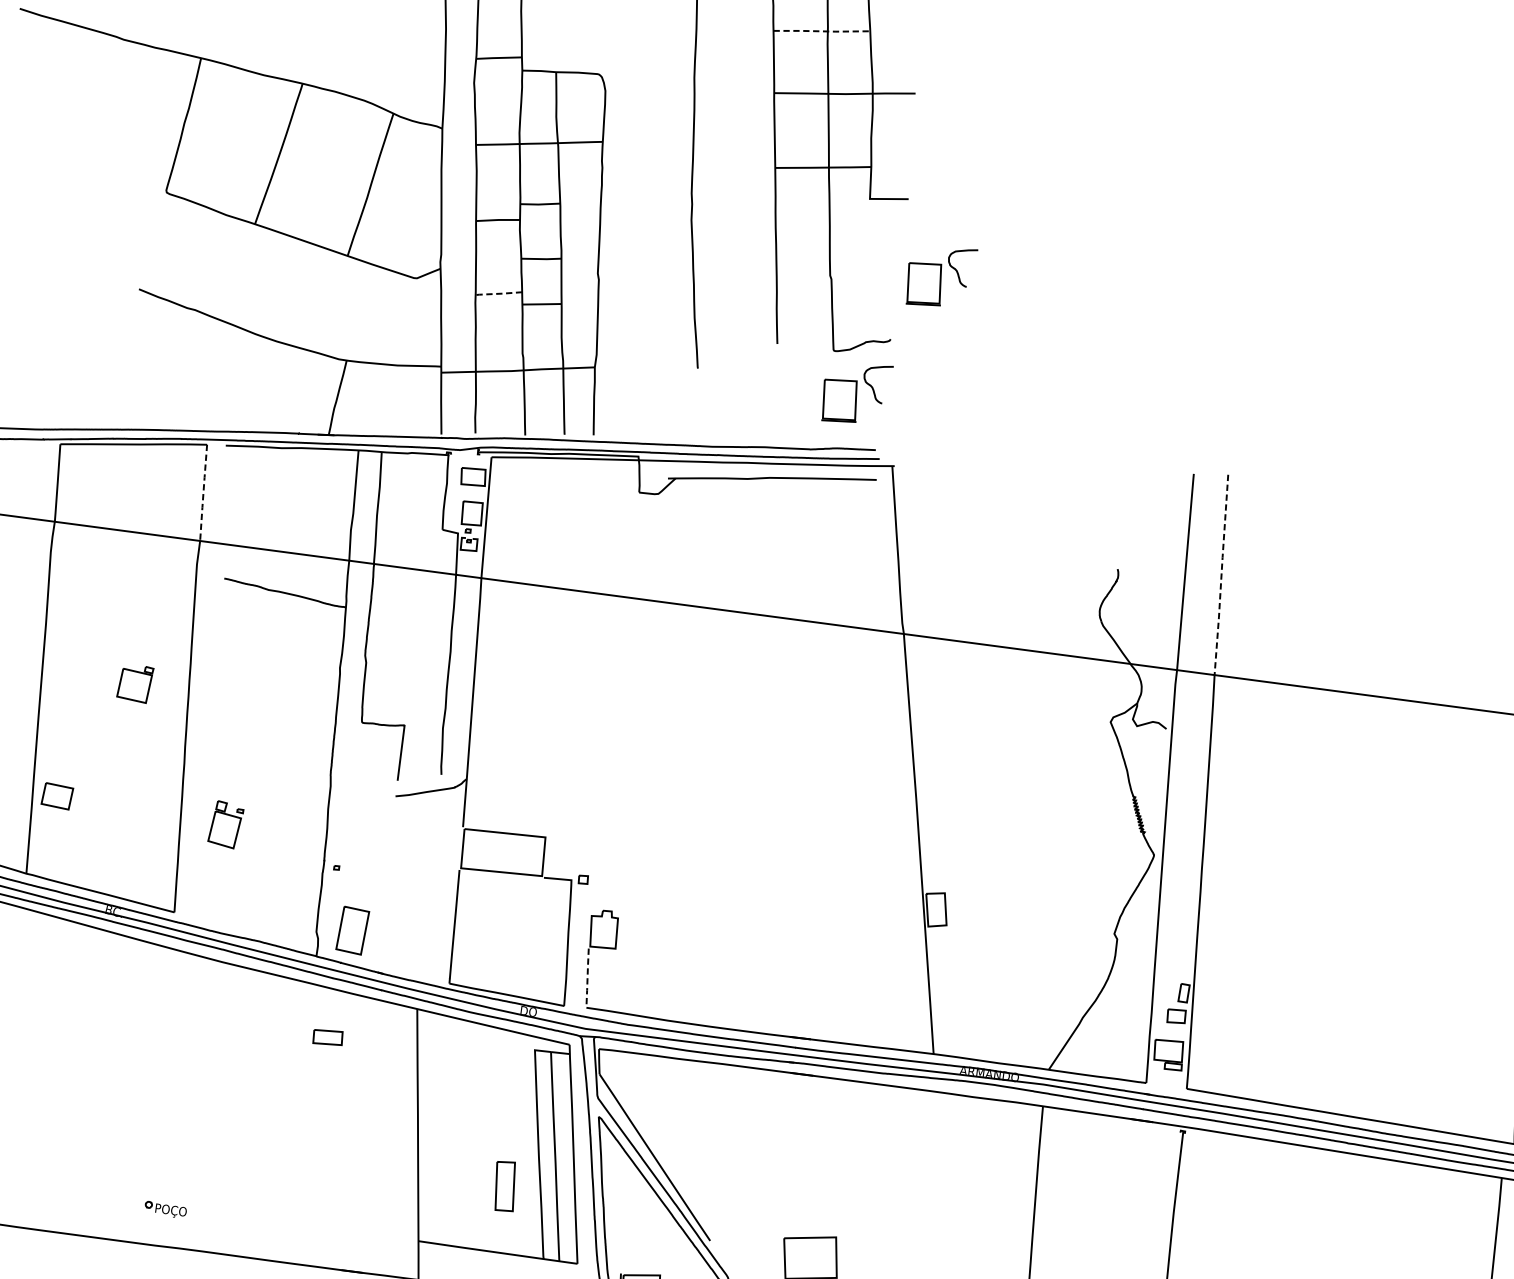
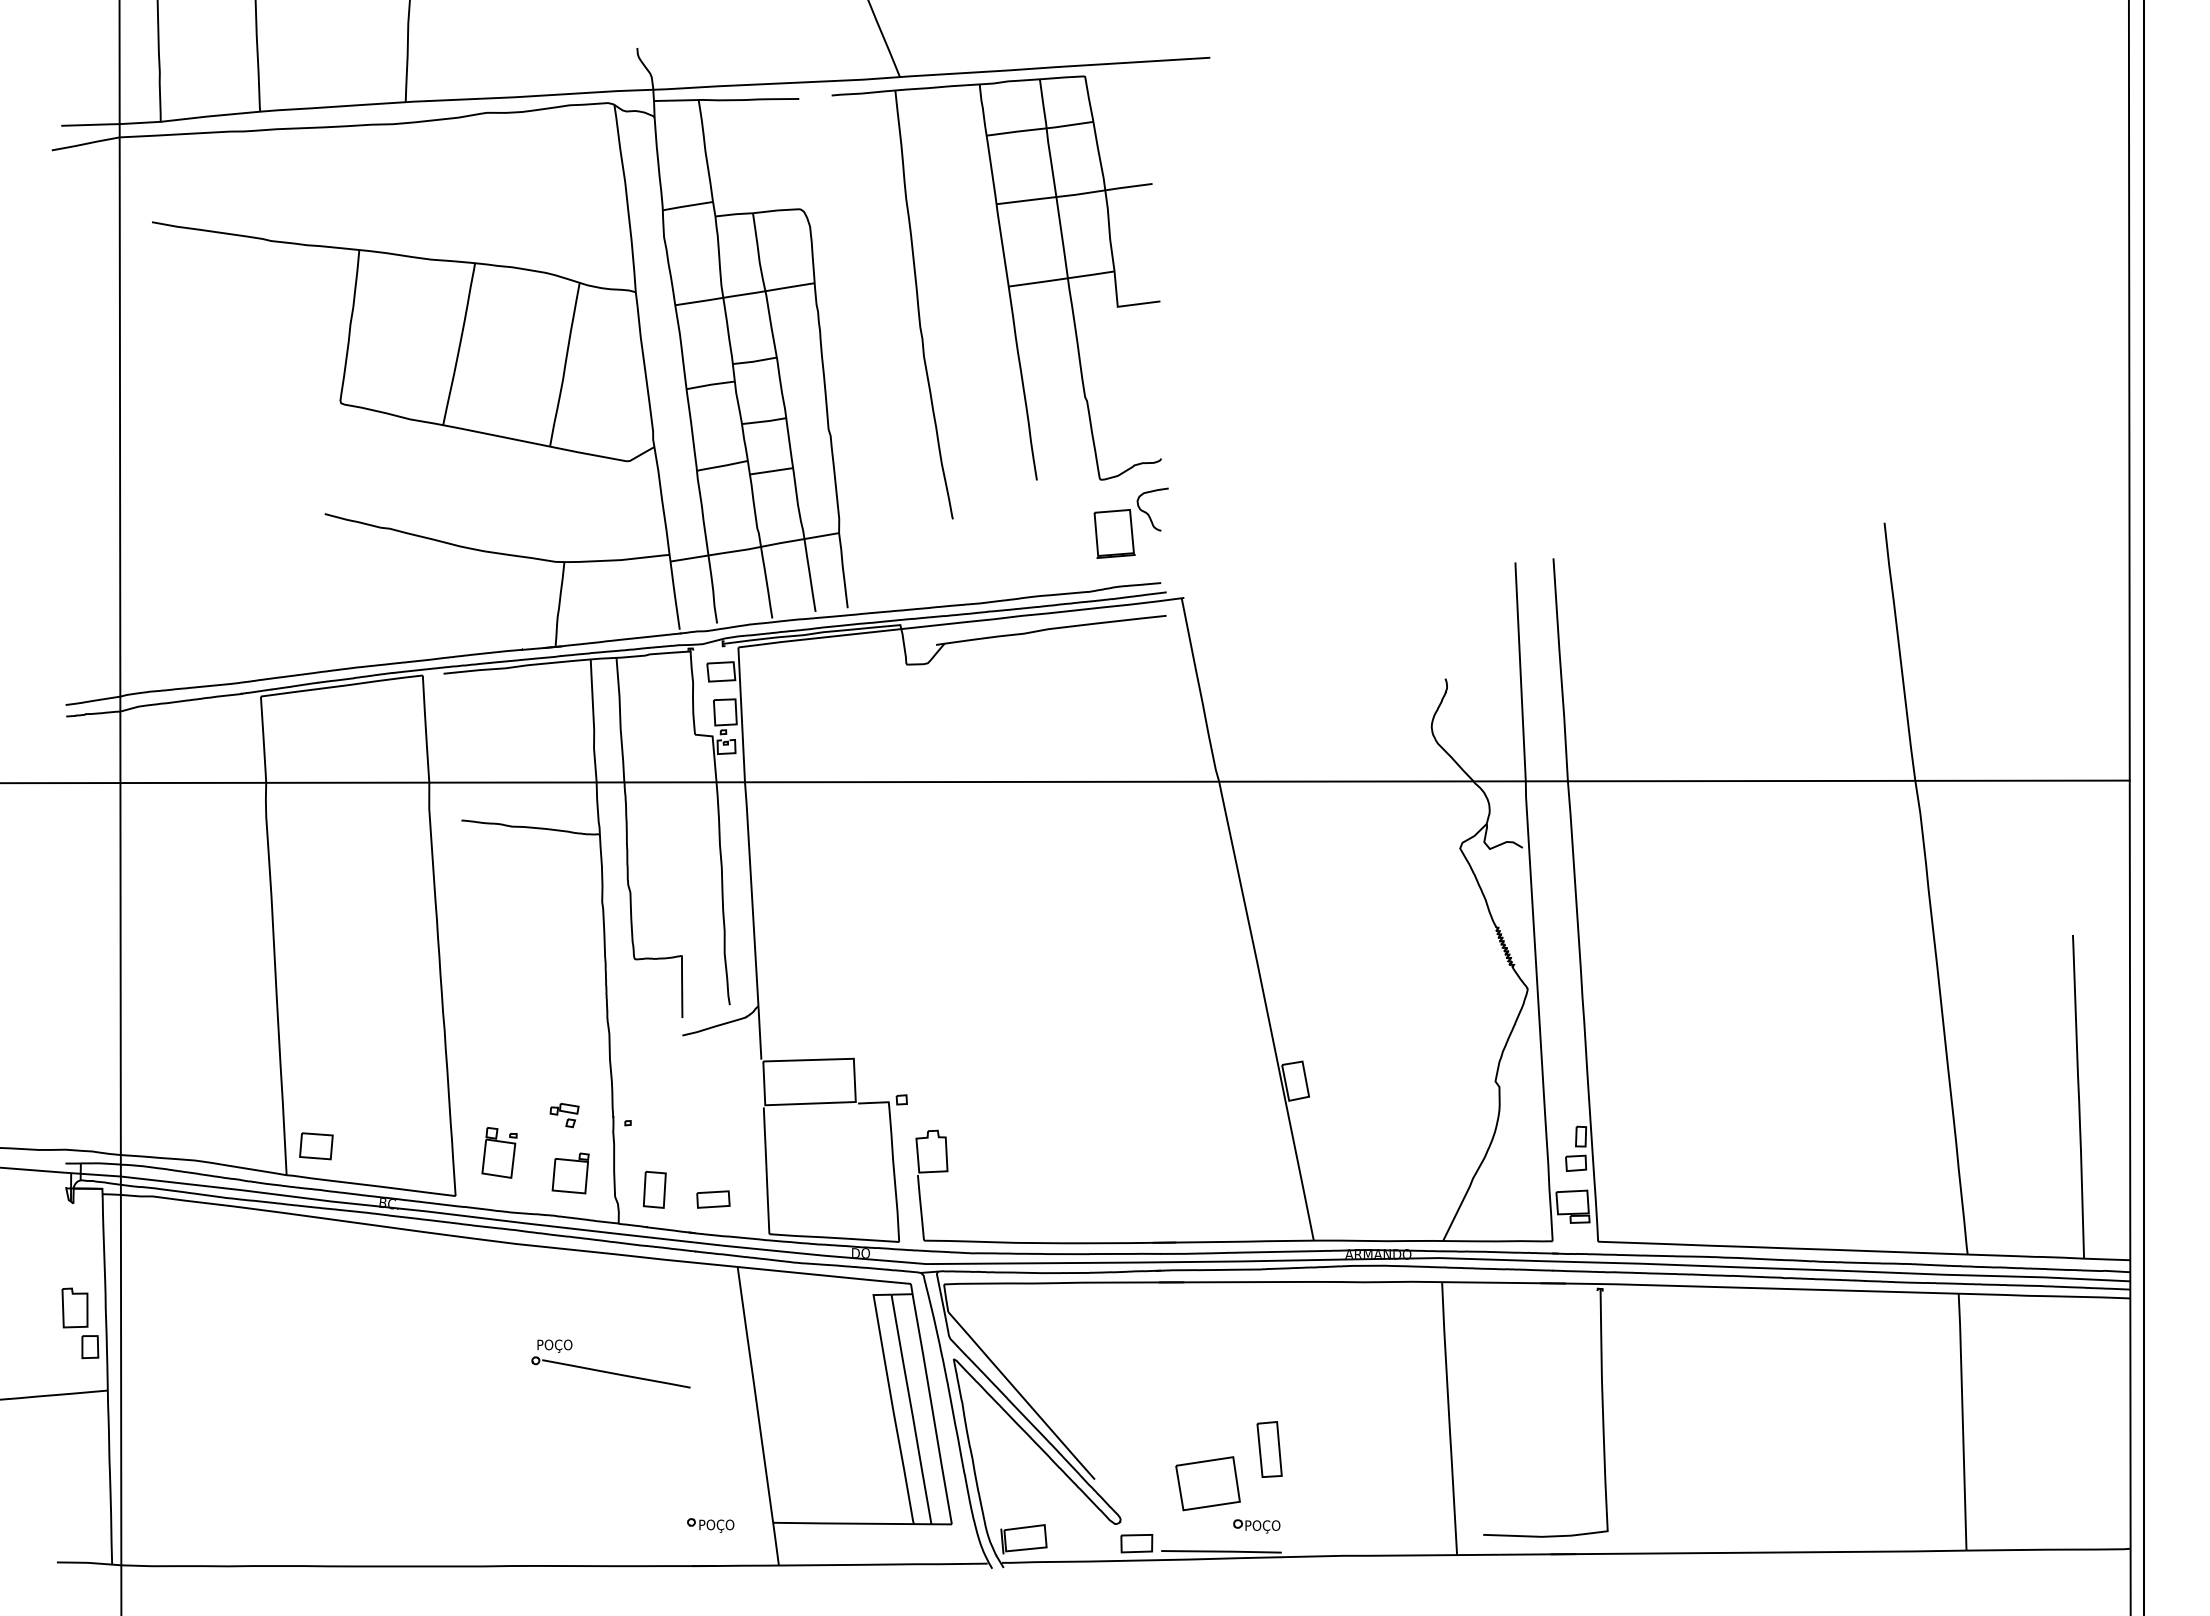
line: (821, 31) -> (1039, 129), dashed -> solid
part: (940, 275) -> (1206, 381), removed
line: (498, 294) -> (721, 466), dashed -> solid
line: (203, 492) -> (425, 728), dashed -> solid
line: (1221, 575) -> (1560, 670), dashed -> solid
part: (135, 683) -> (570, 1173), moved
part: (57, 796) -> (316, 1146), moved
part: (225, 824) -> (499, 1152), moved
part: (281, 853) -> (564, 1115), added
part: (352, 930) -> (654, 1189), size x0.71
line: (587, 977) -> (920, 1207), dashed -> solid
part: (328, 1037) -> (713, 1199), moved
part: (290, 1086) -> (609, 1371), added
part: (505, 1186) -> (1269, 1449), moved
part: (165, 1209) -> (710, 1525), moved

